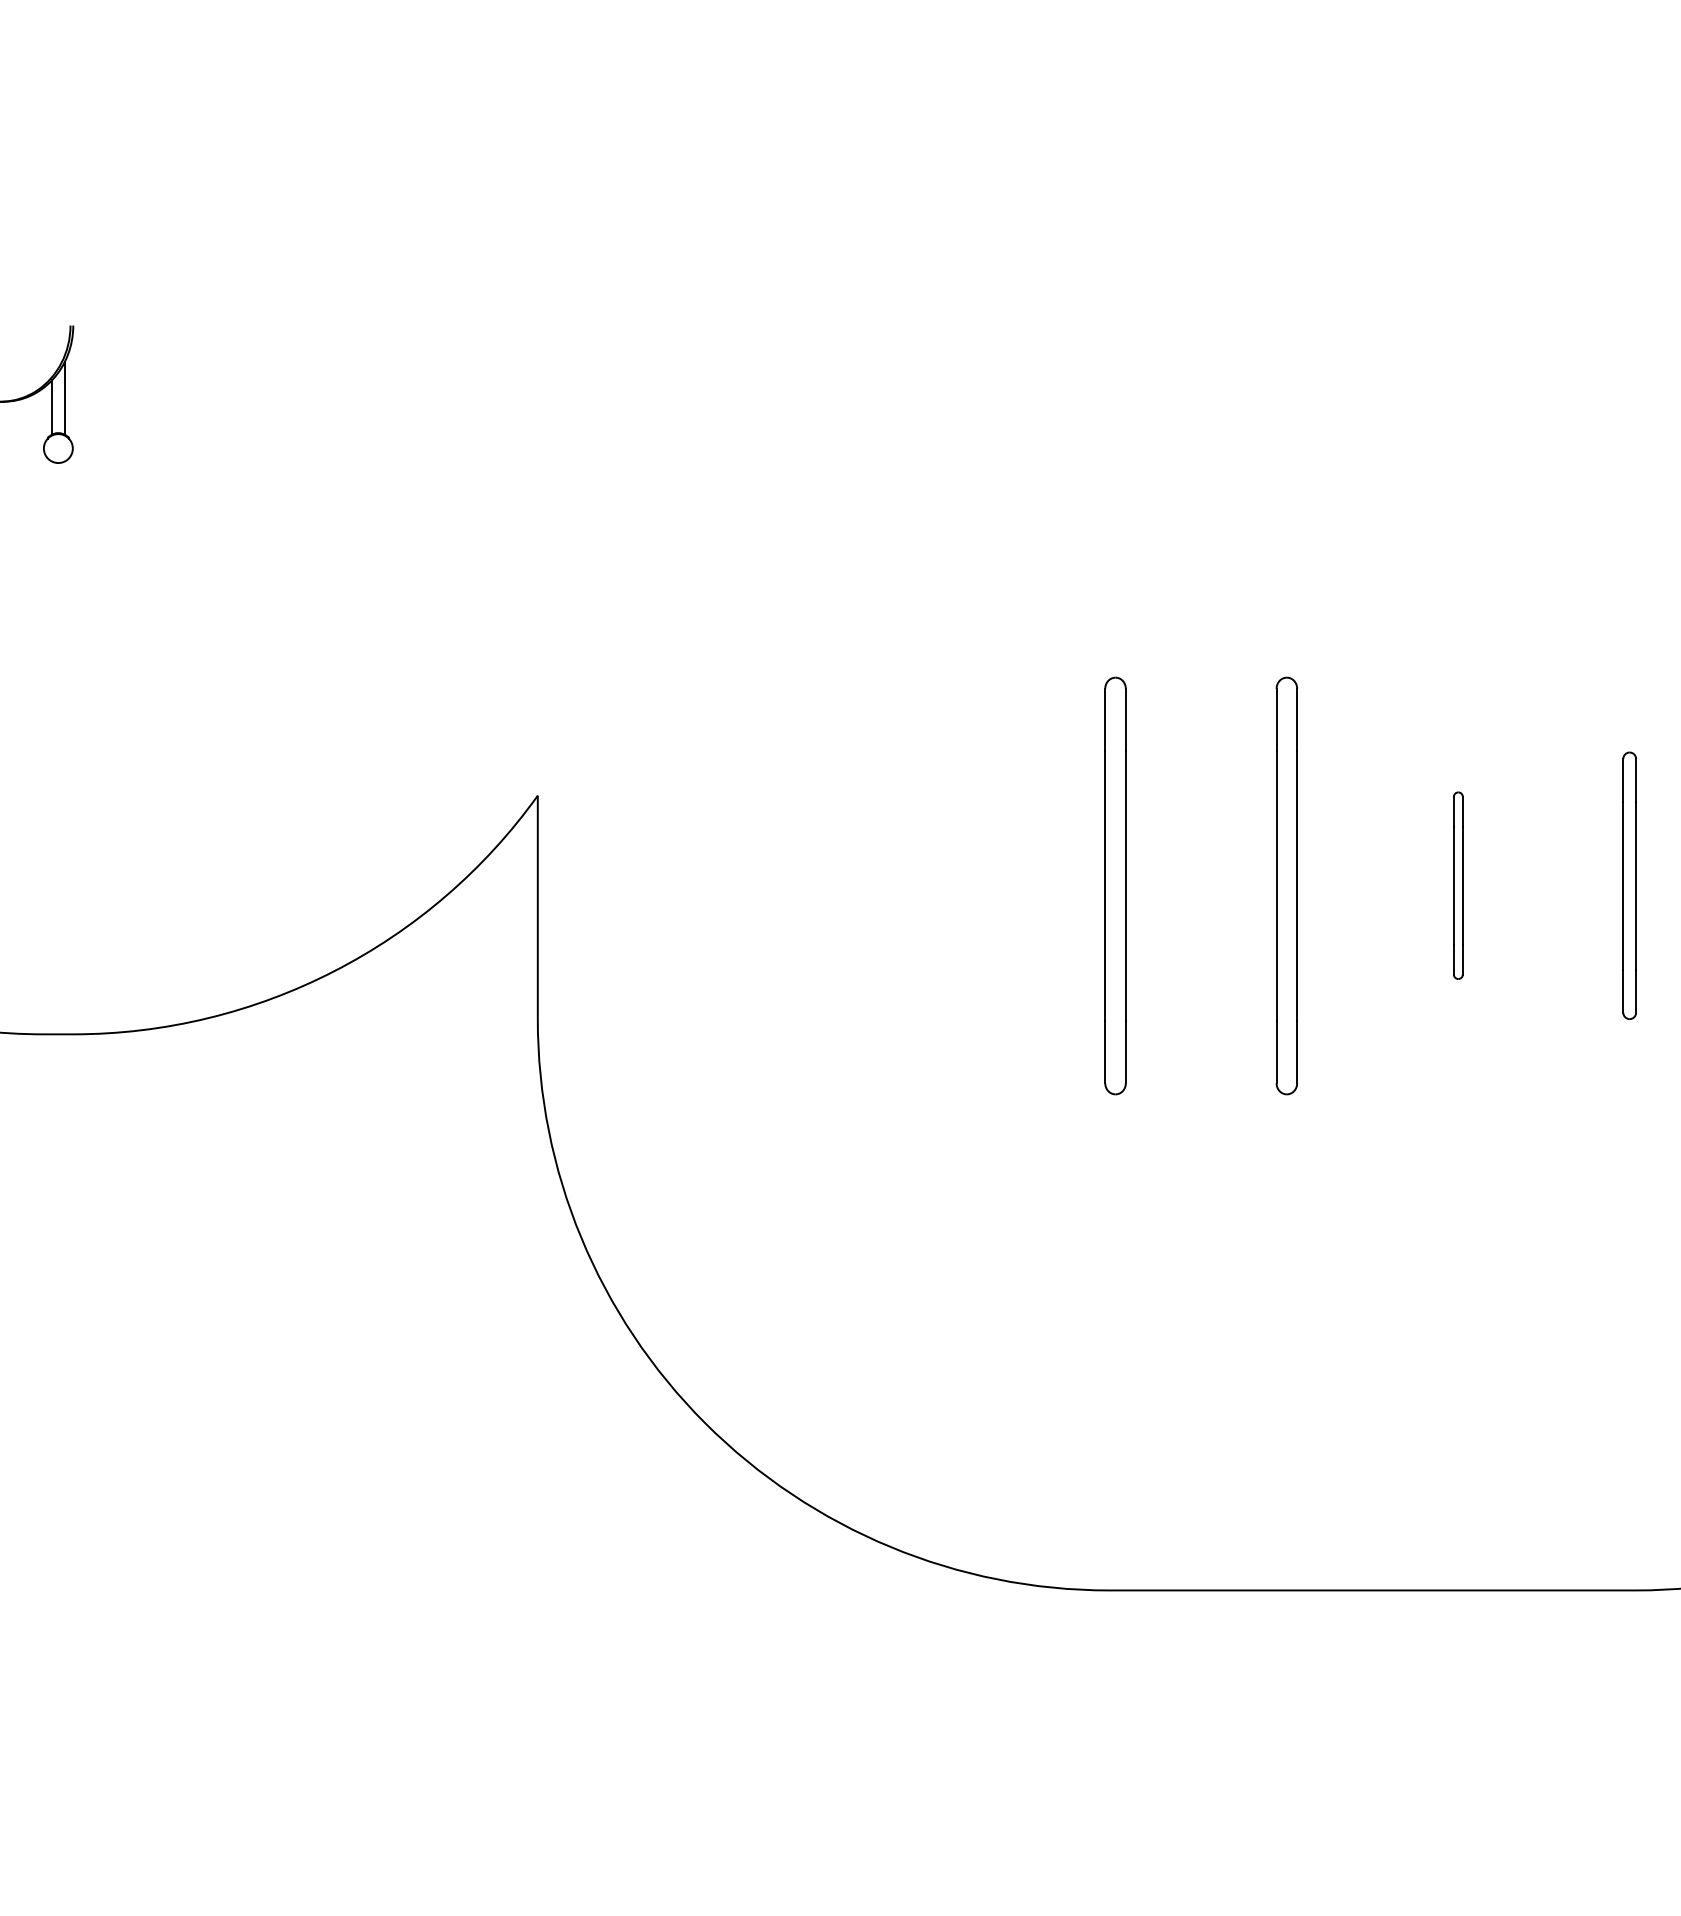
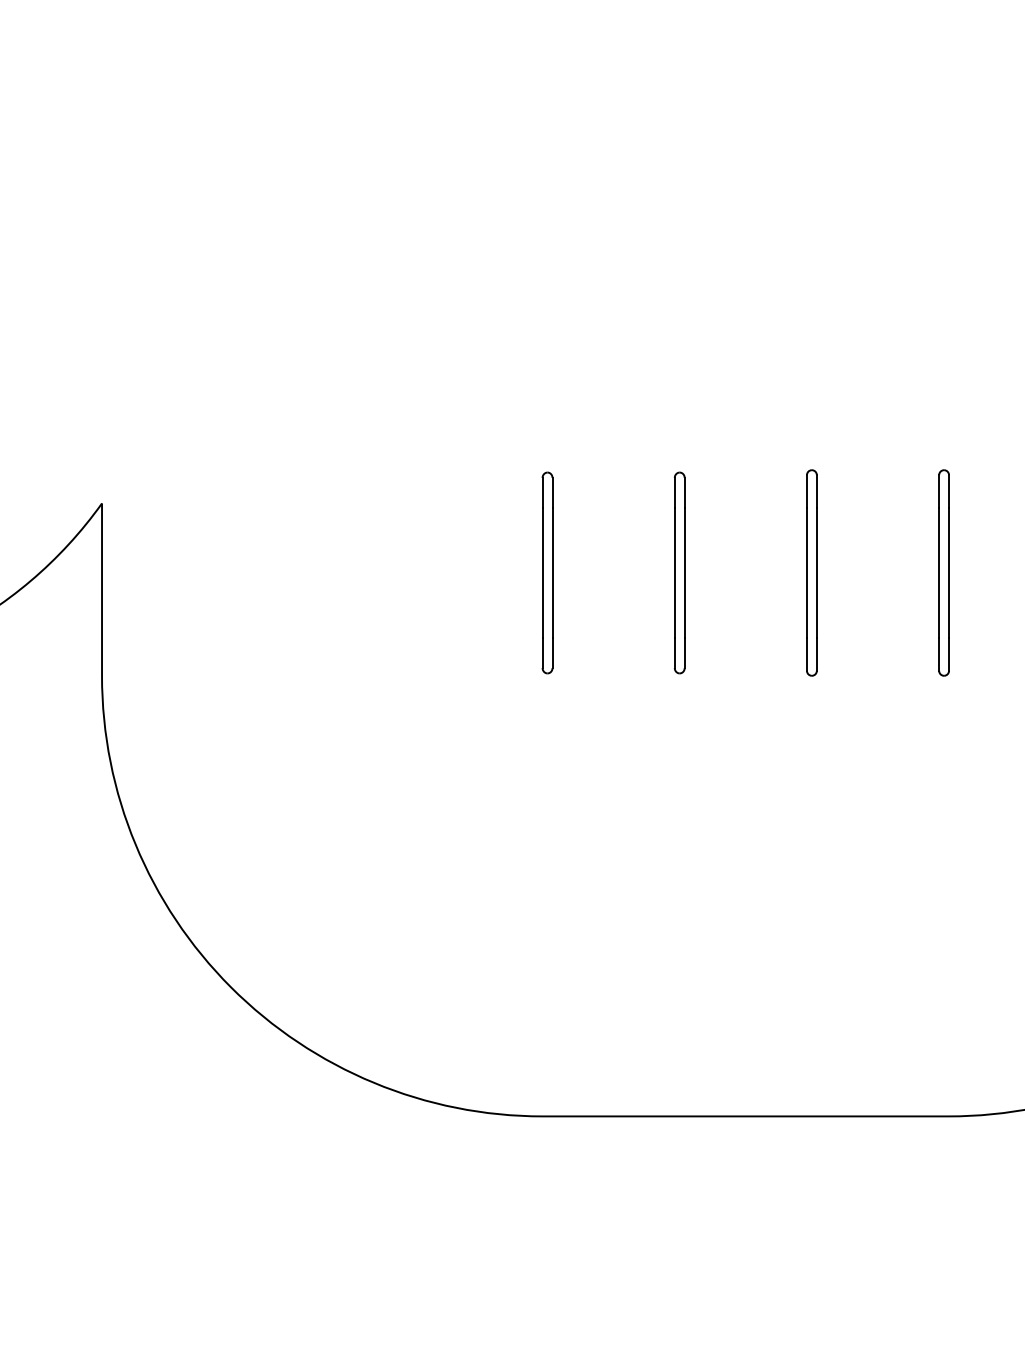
part: (1115, 885) -> (547, 572), size x0.62
part: (1286, 885) -> (679, 572), size x0.62
part: (1458, 885) -> (812, 572), size x1.43

